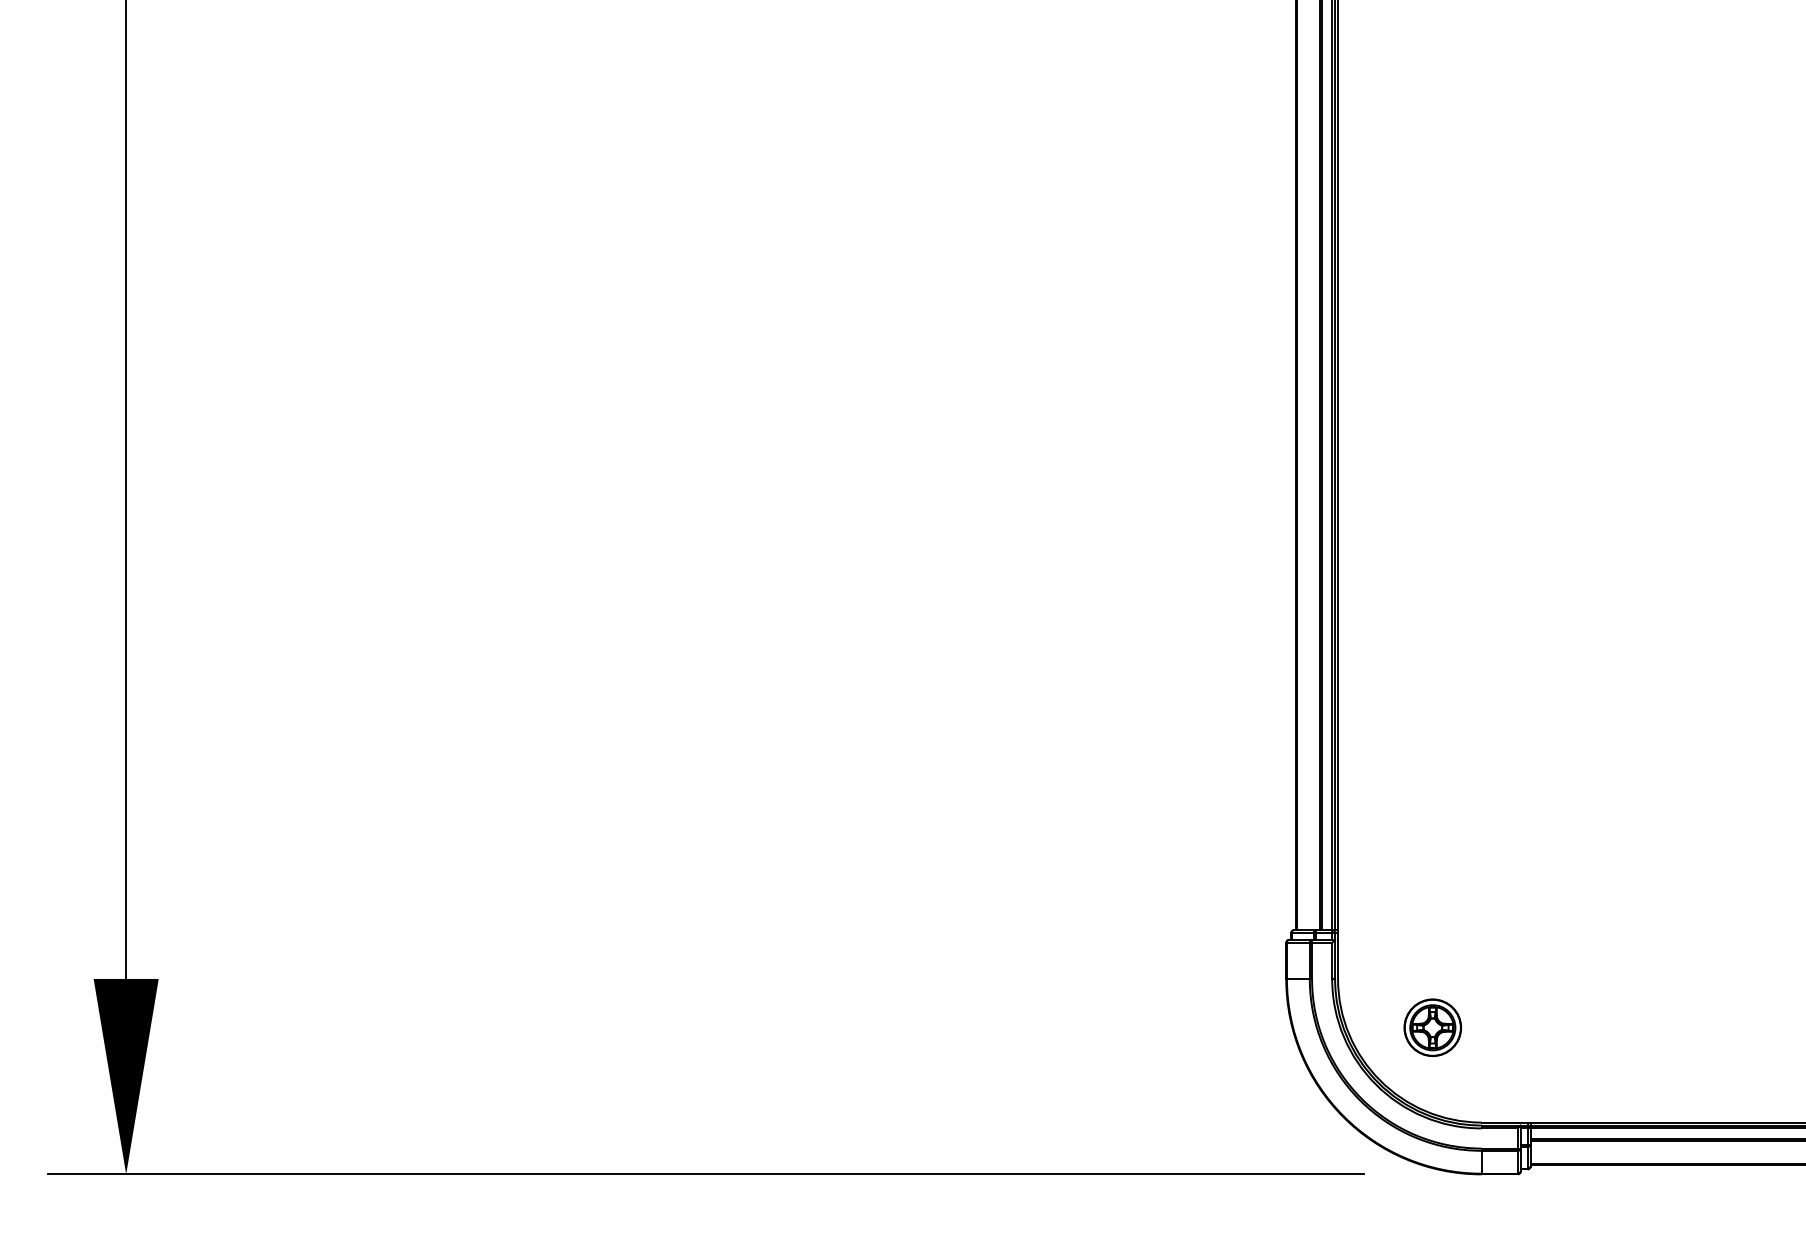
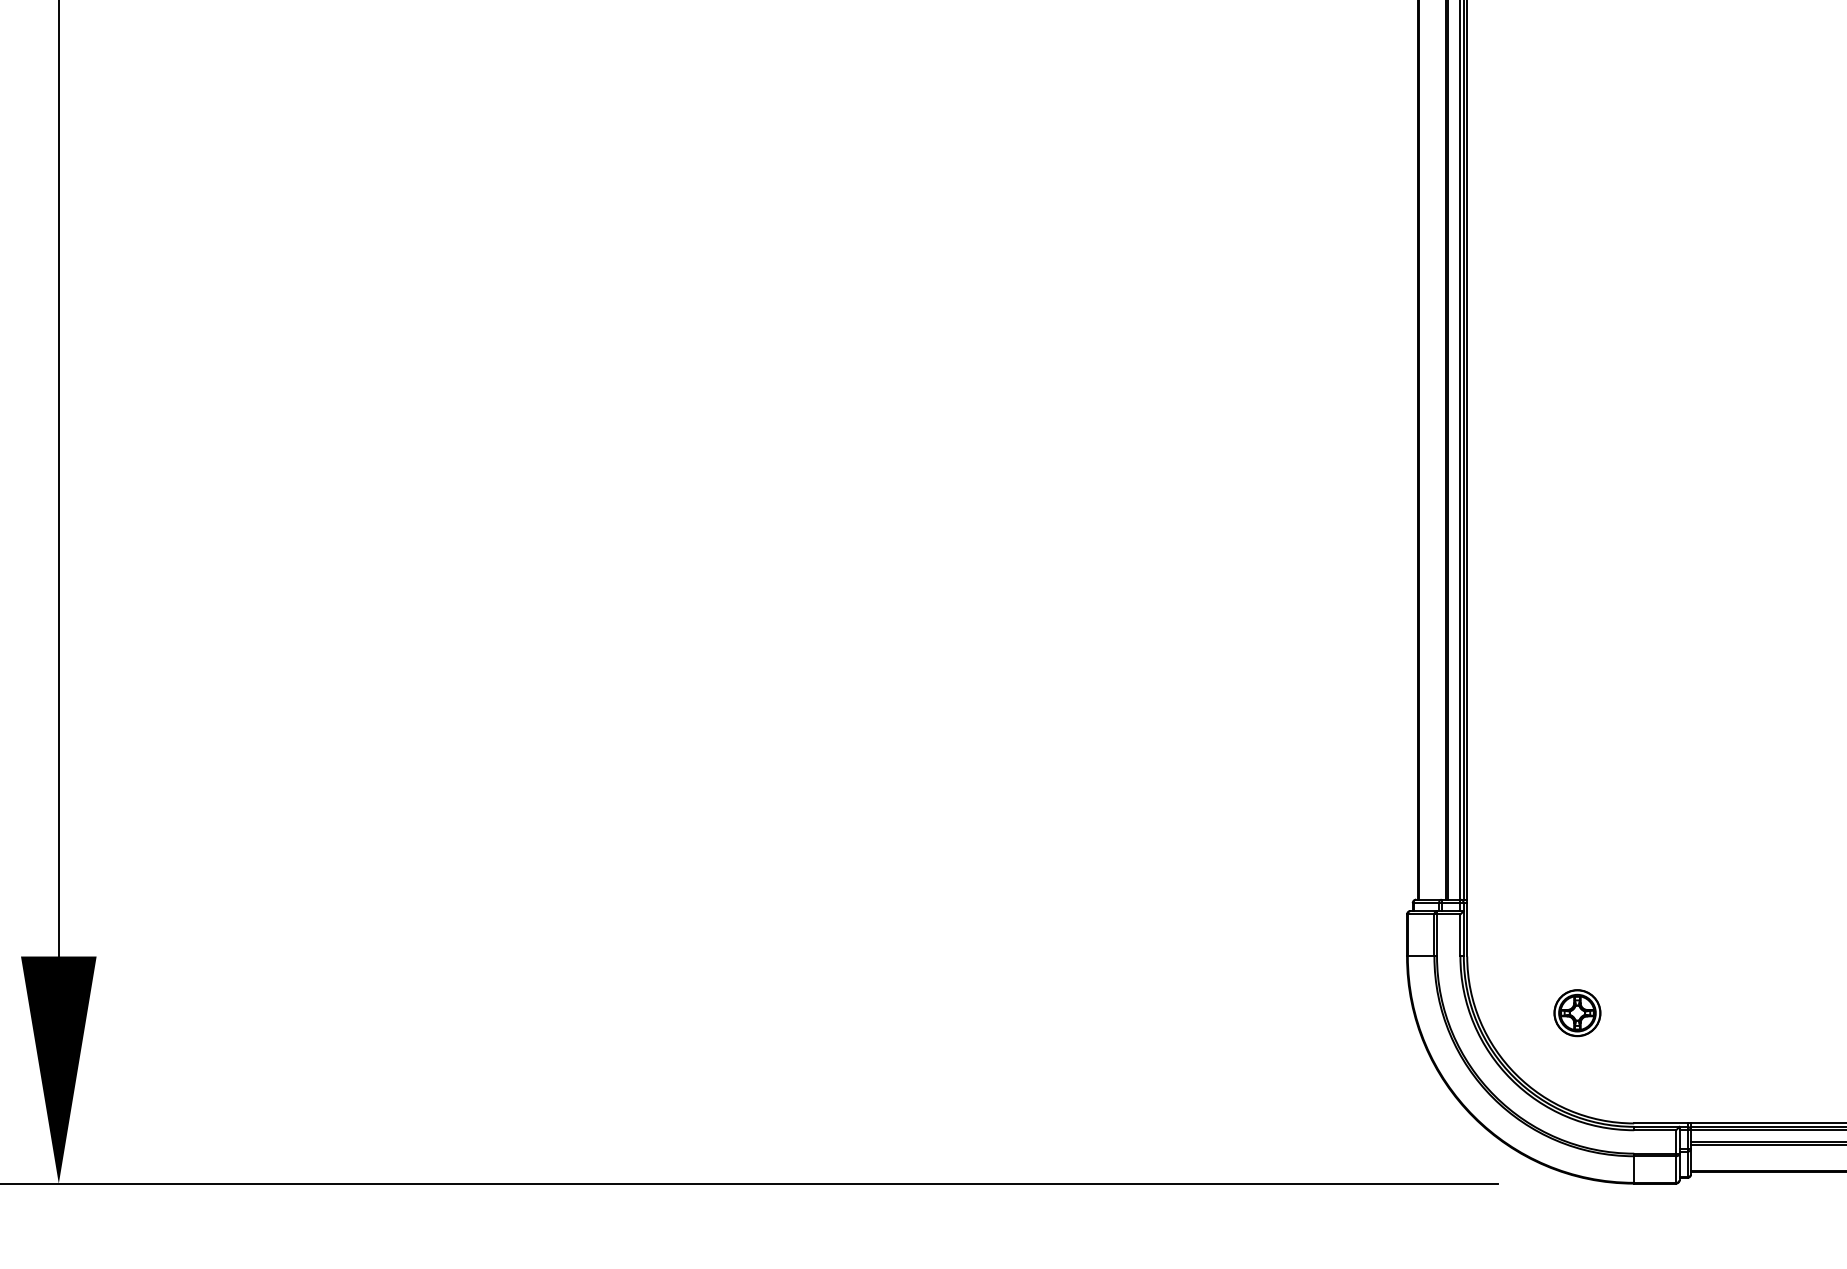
part: (1432, 1027) -> (1577, 1012), size x0.7

